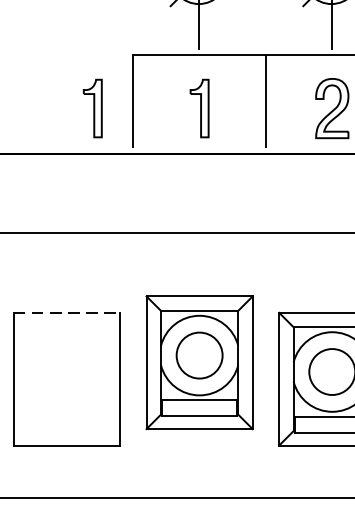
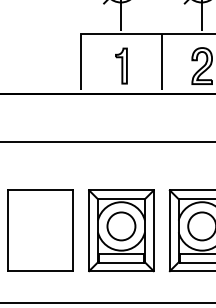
part: (92, 107) -> (56, 65), removed
line: (68, 312) -> (41, 190), dashed -> solid
part: (199, 362) -> (121, 230), moved

